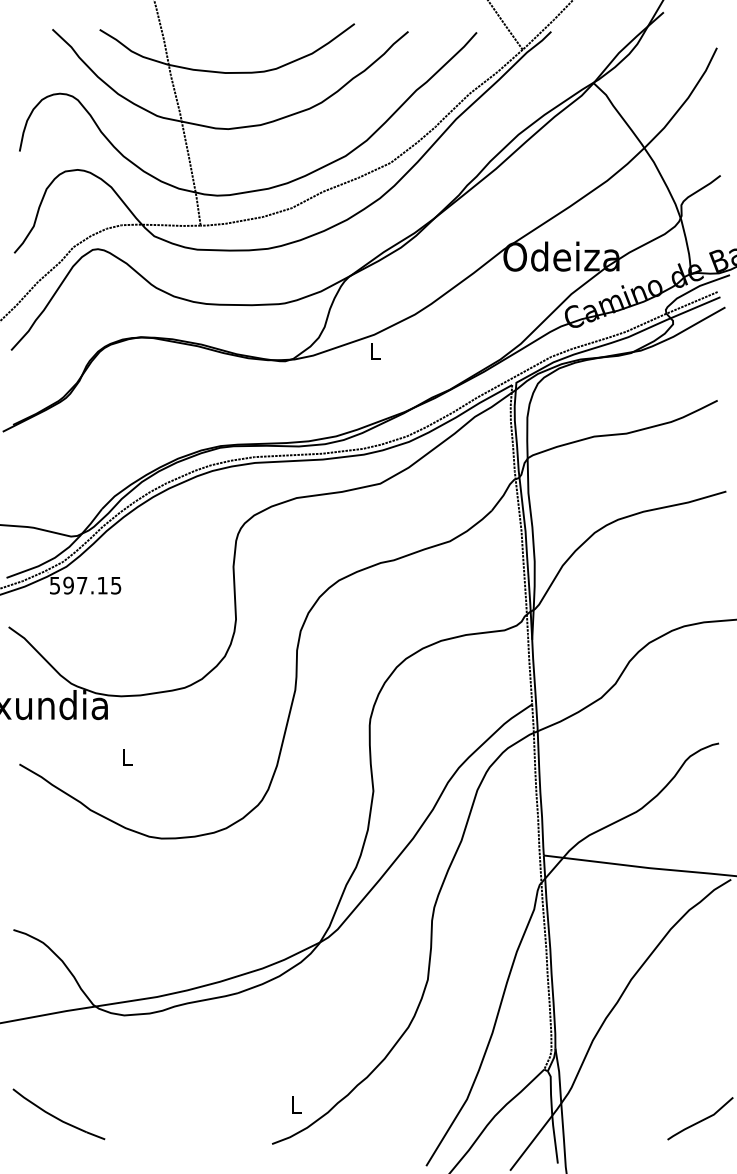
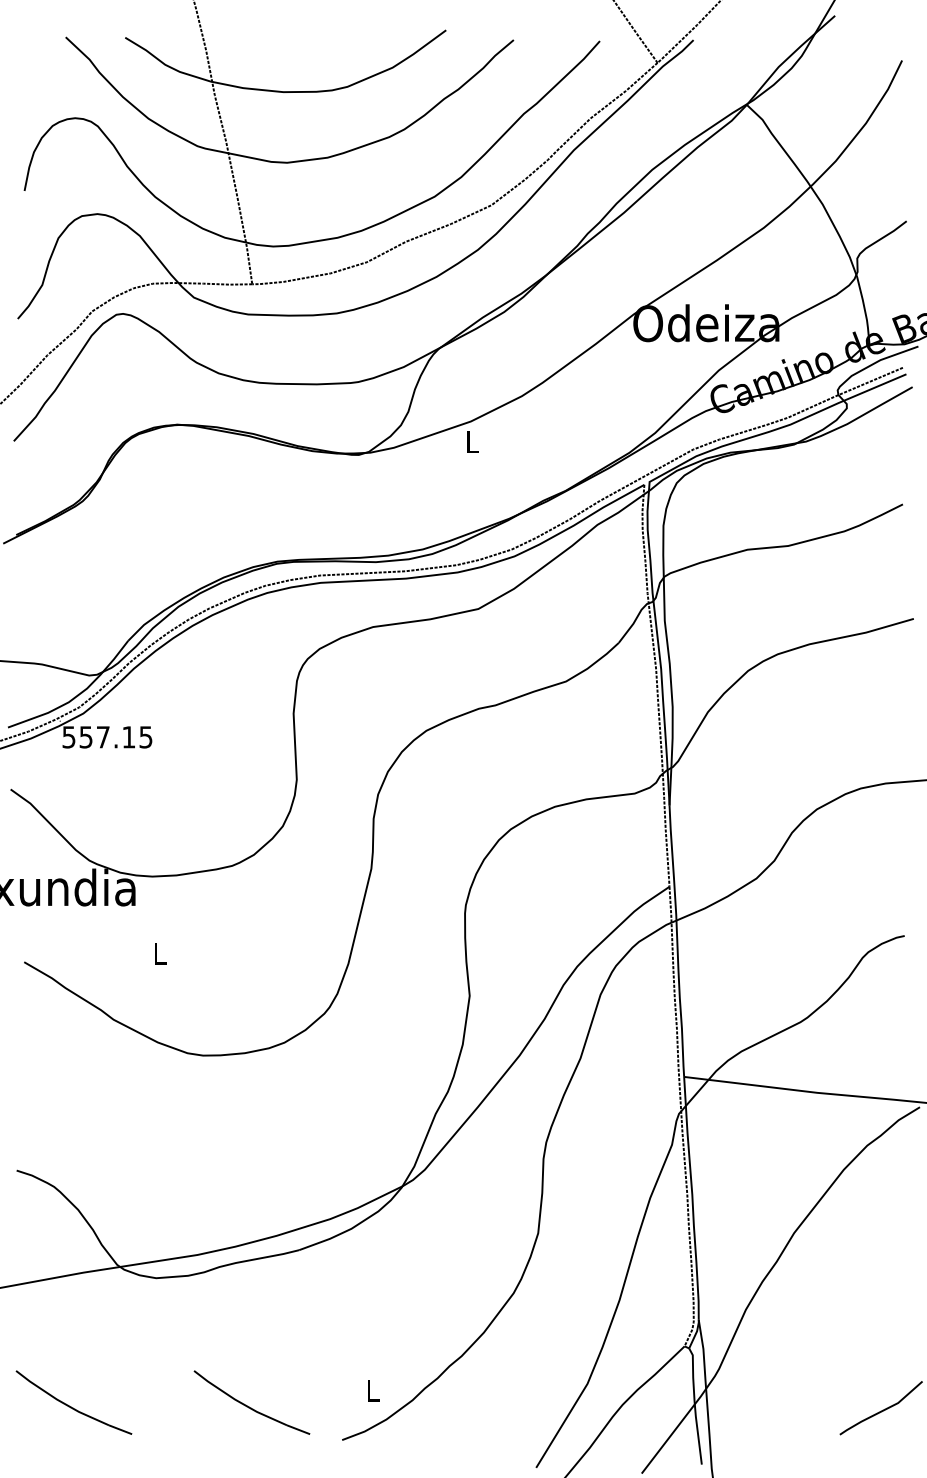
text: (68, 585) -> (85, 737), 597.15 -> 557.15
part: (200, 1114) -> (251, 1402), added

